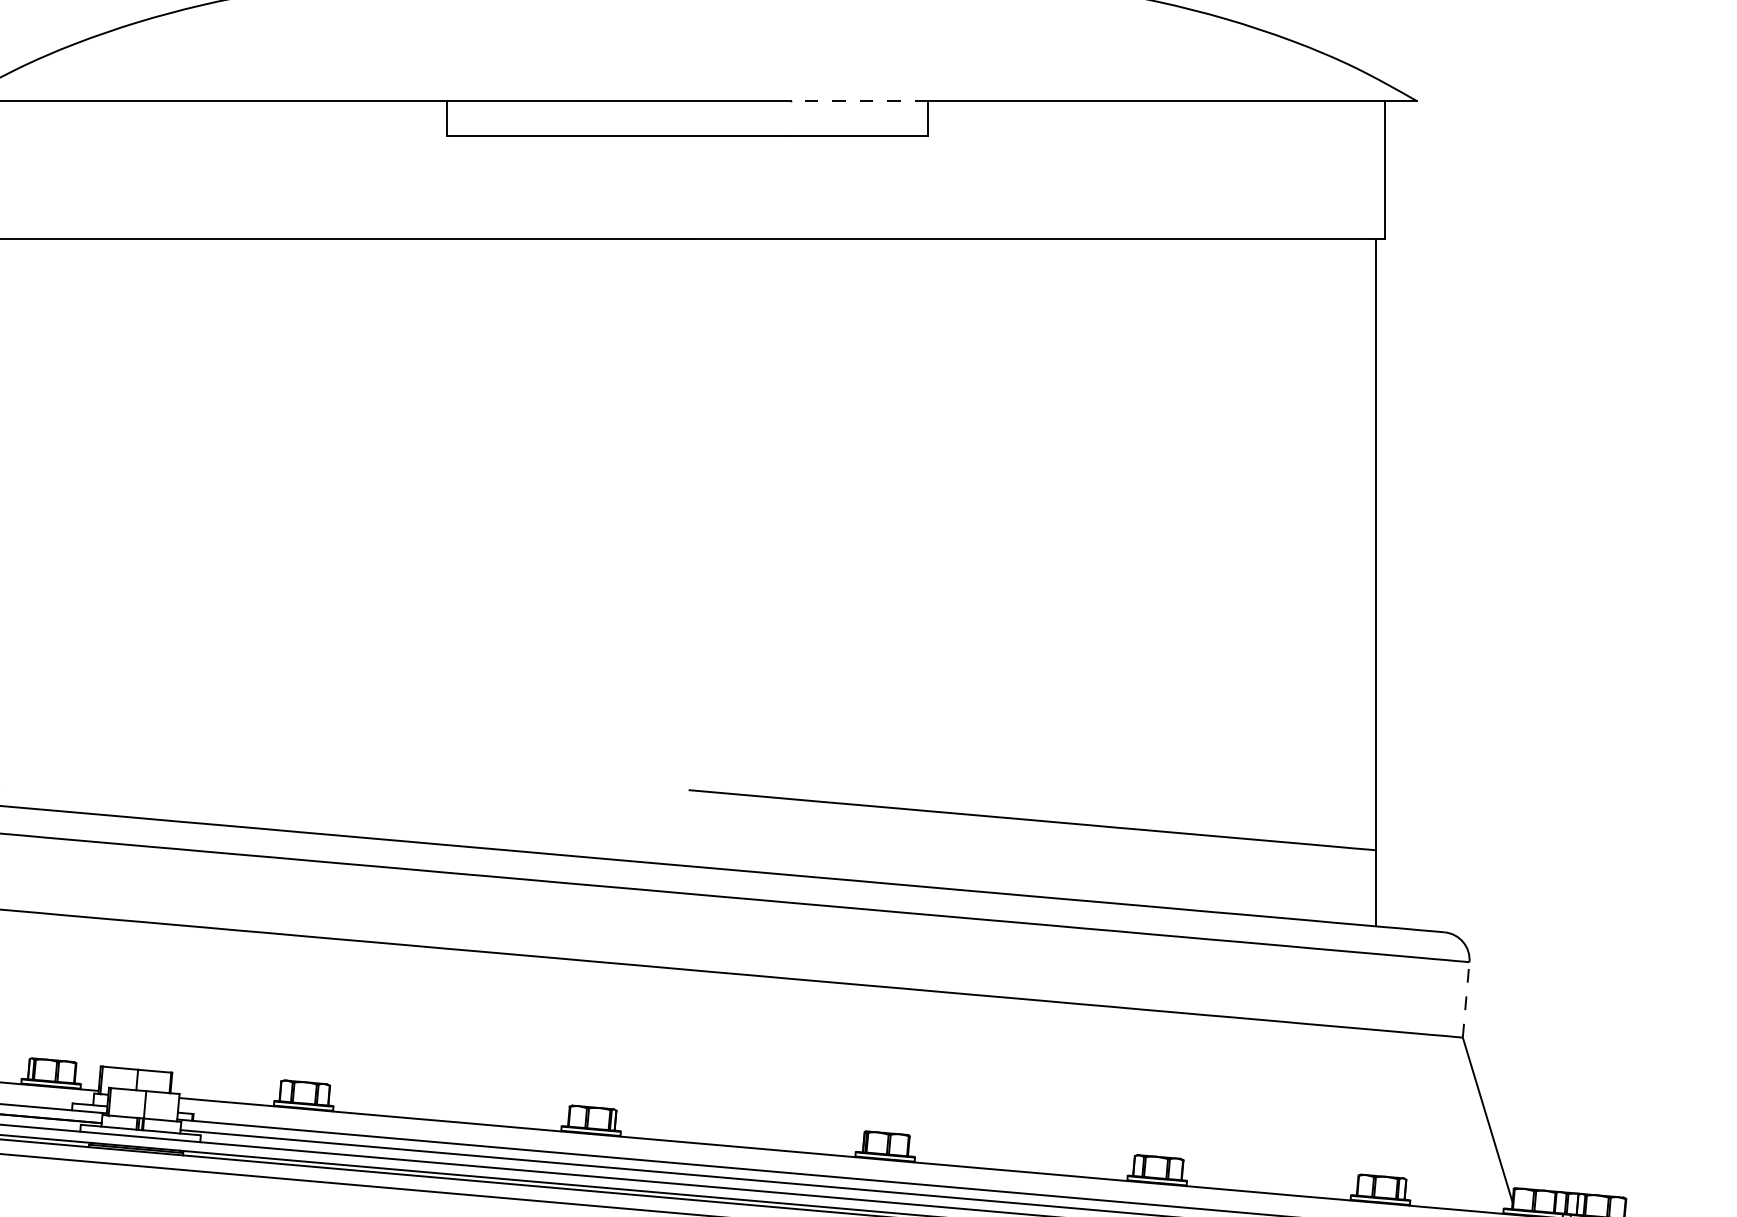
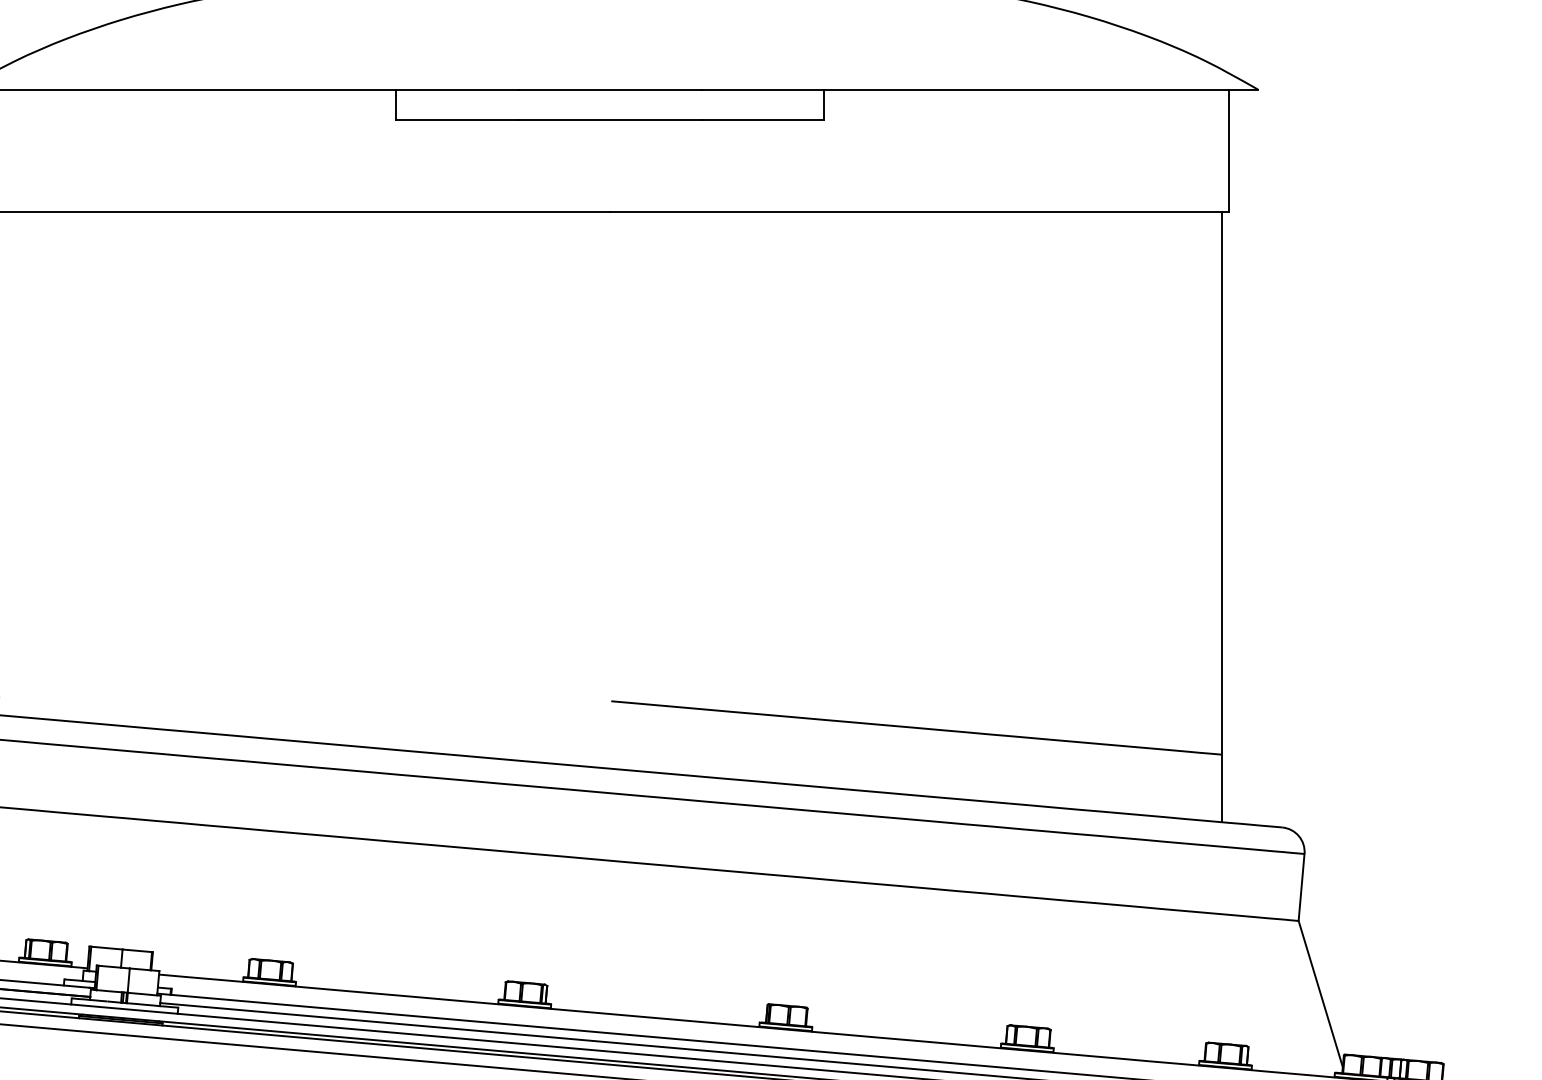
line: (858, 101) -> (762, 89), dashed -> solid
line: (1466, 999) -> (1301, 887), dashed -> solid

